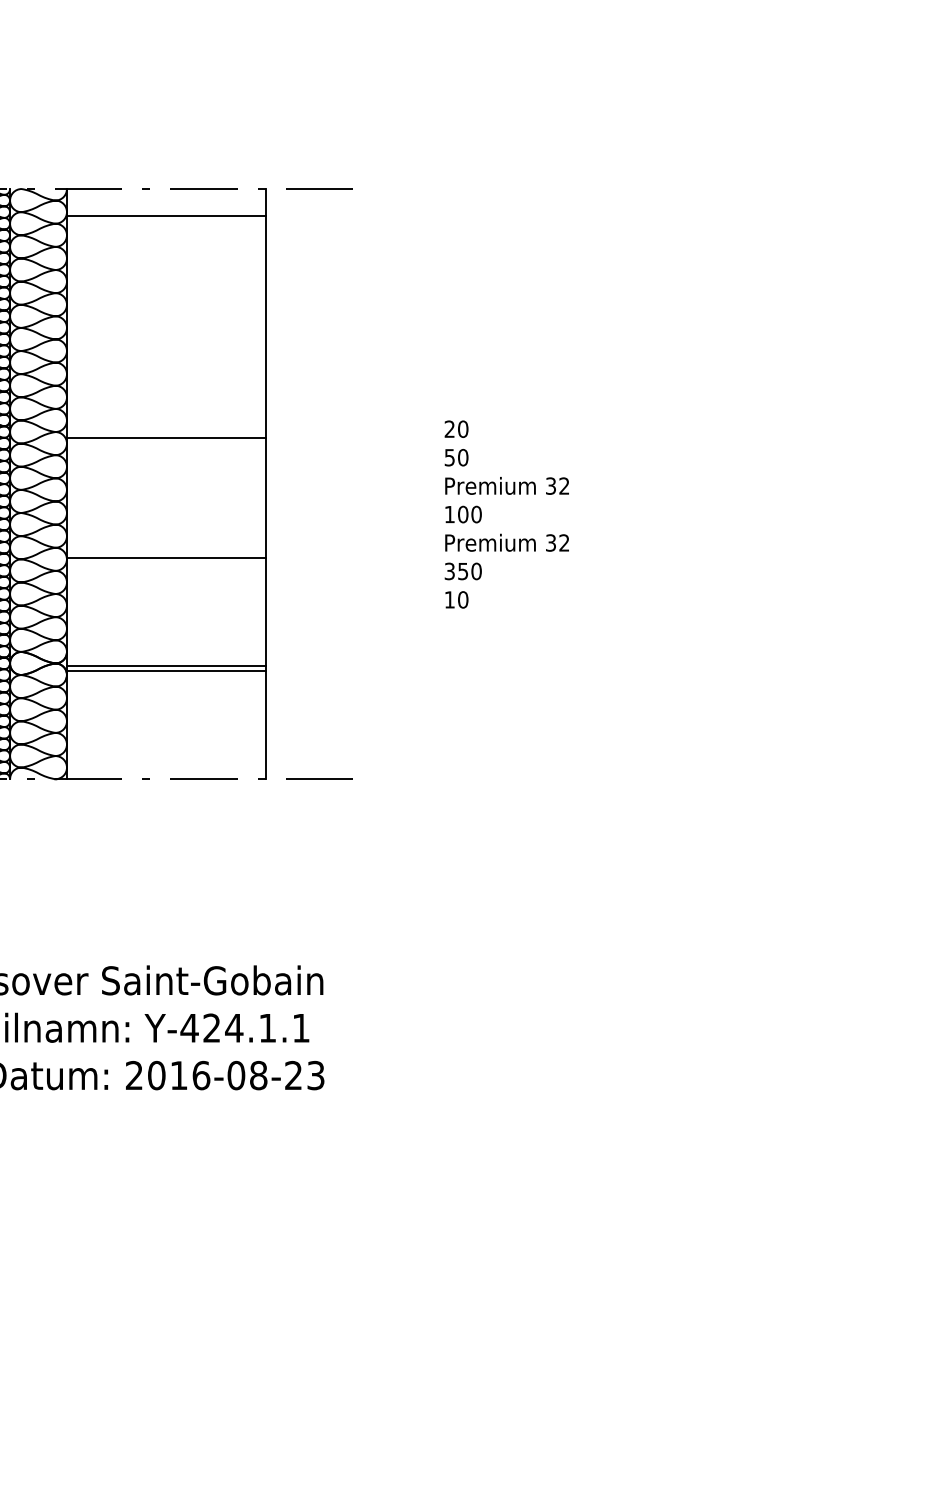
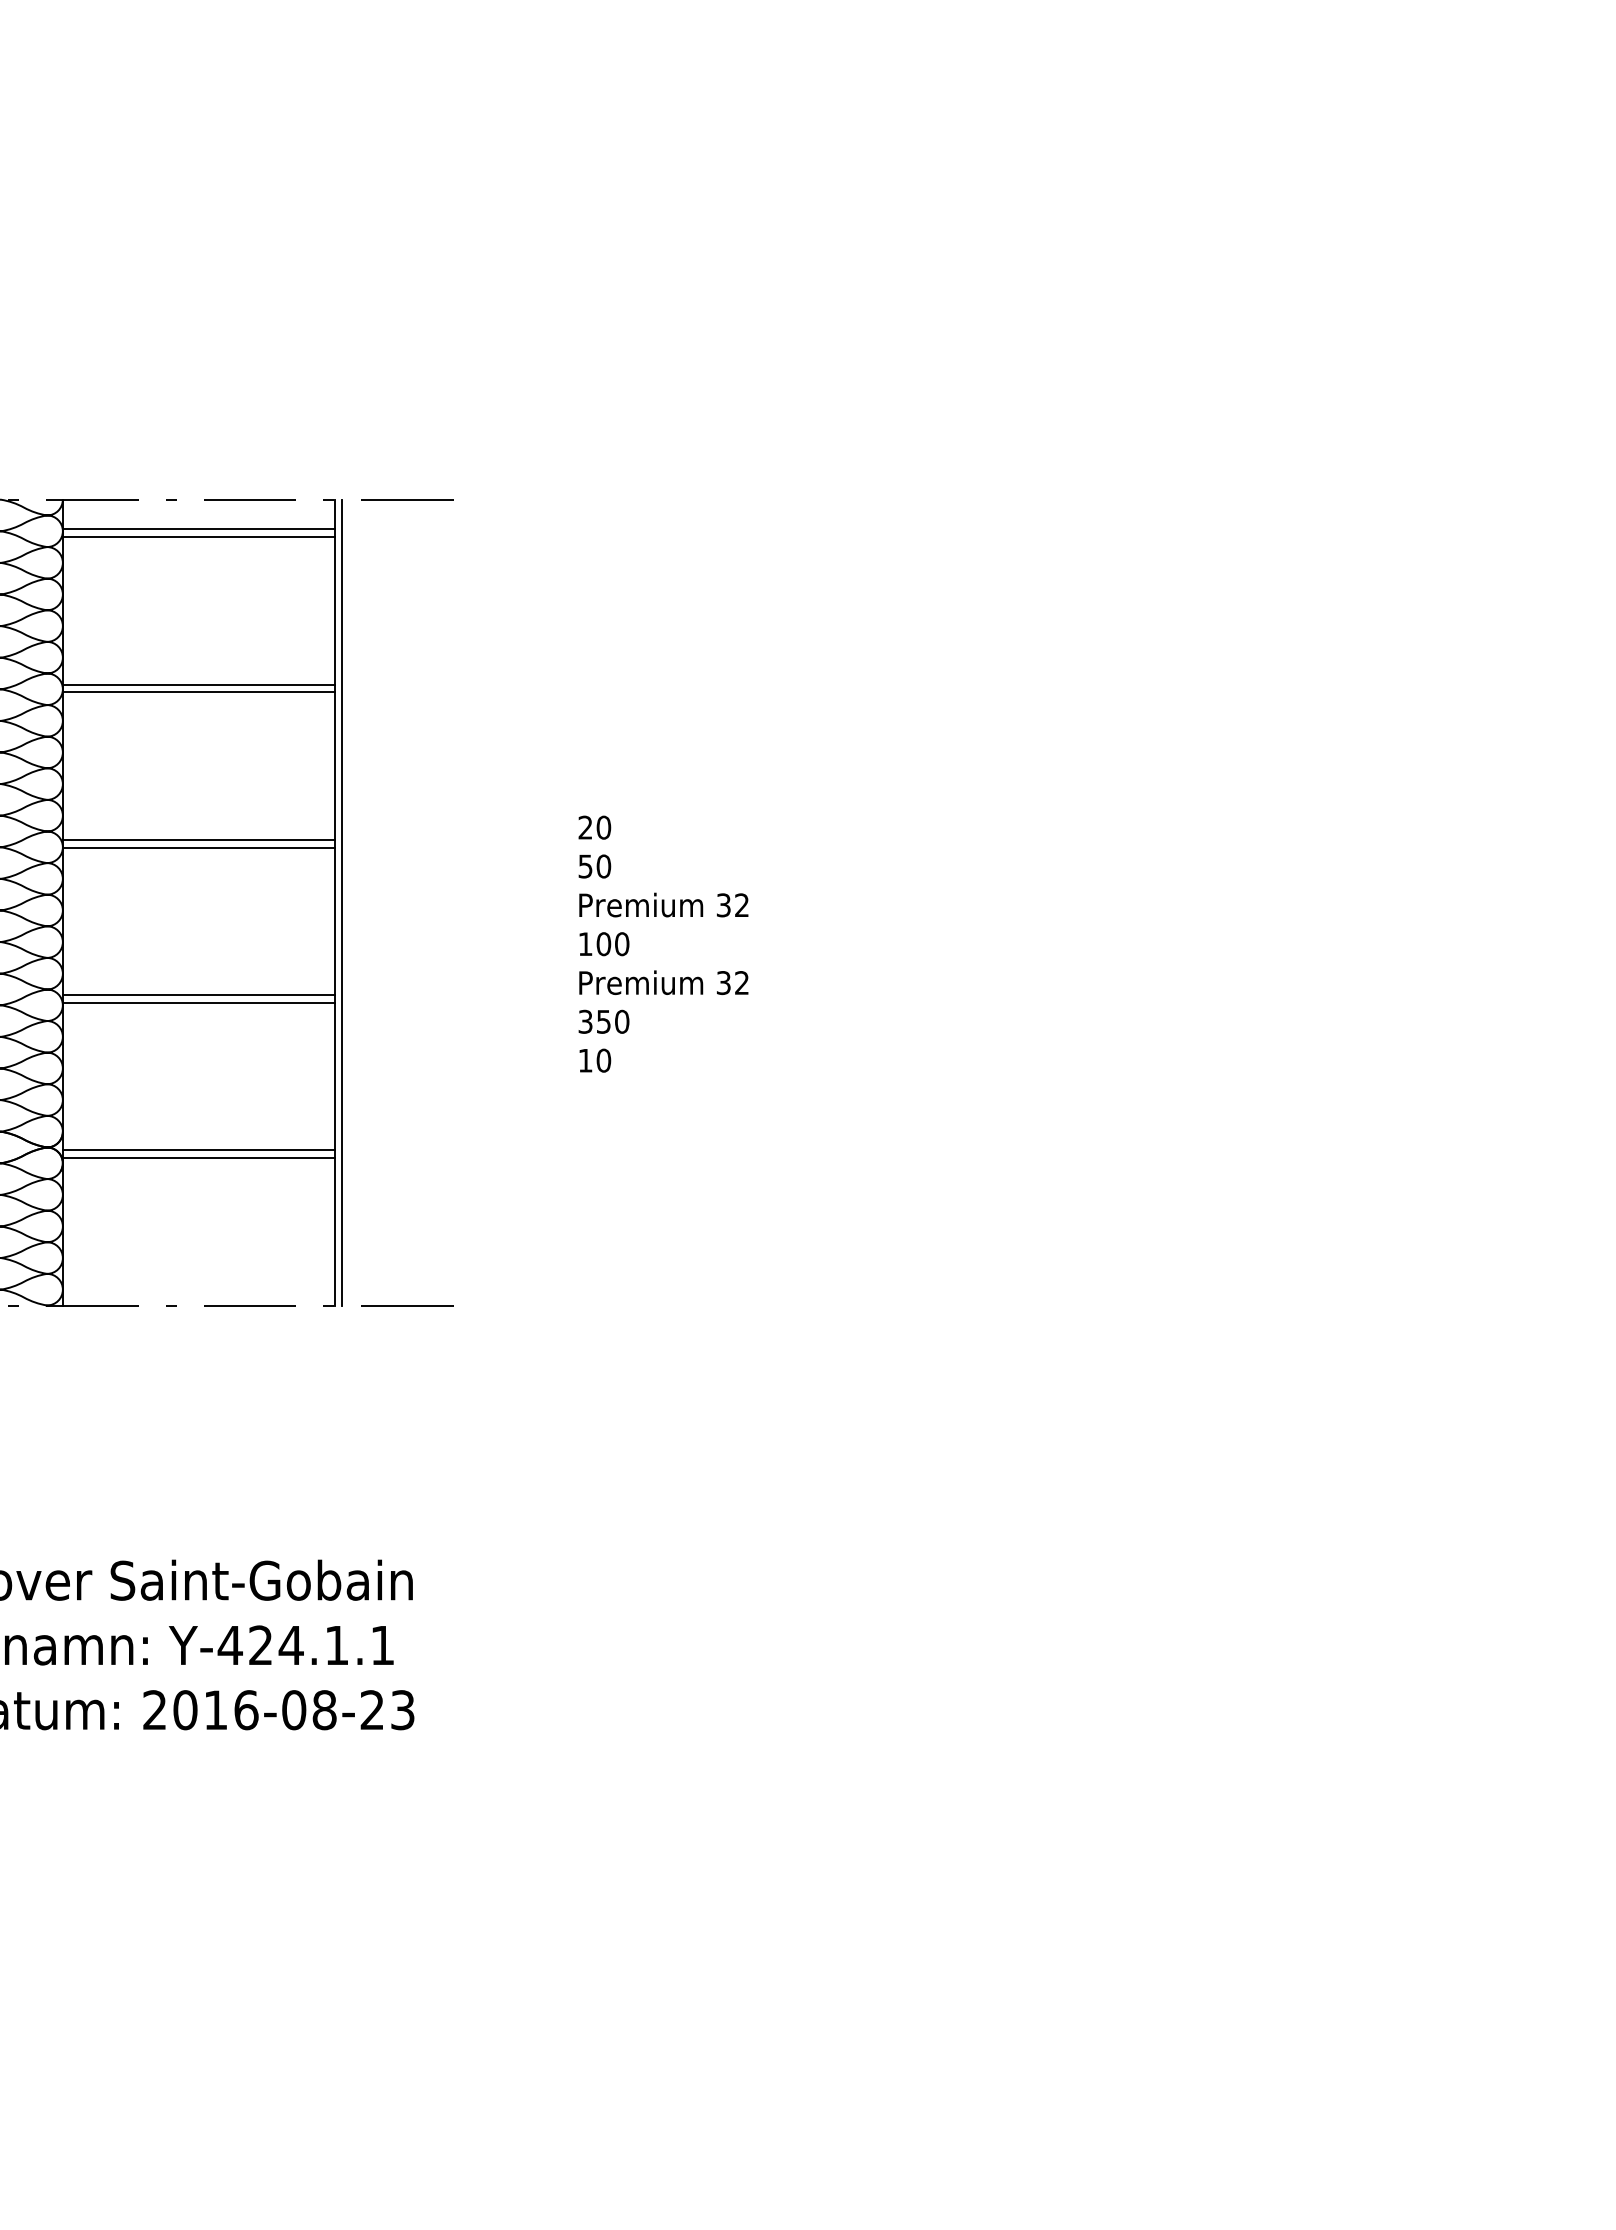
line: (166, 210) -> (198, 529), added
line: (166, 324) -> (198, 684), added
line: (166, 330) -> (198, 692), added
line: (166, 443) -> (198, 847), added
line: (271, 484) -> (342, 902), added
line: (166, 552) -> (198, 995), added

